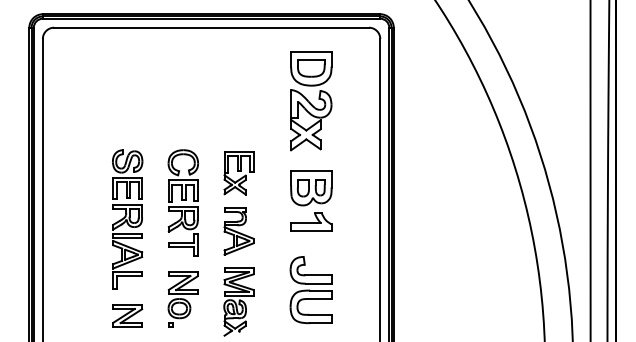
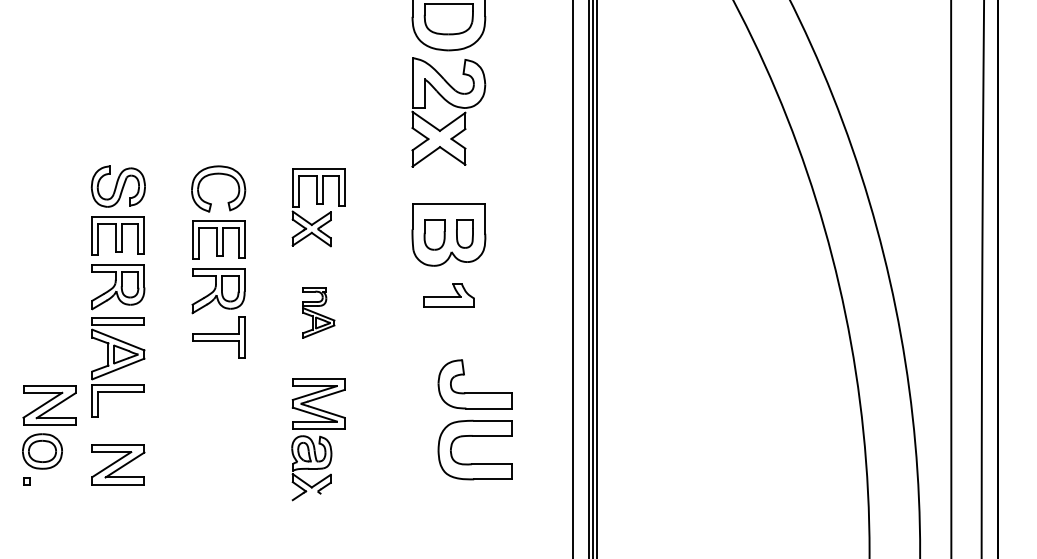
part: (311, 221) -> (449, 294), size x0.7
part: (238, 231) -> (317, 312), size x0.6
part: (310, 289) -> (474, 418), moved
part: (182, 299) -> (47, 435), moved

